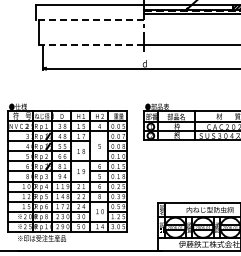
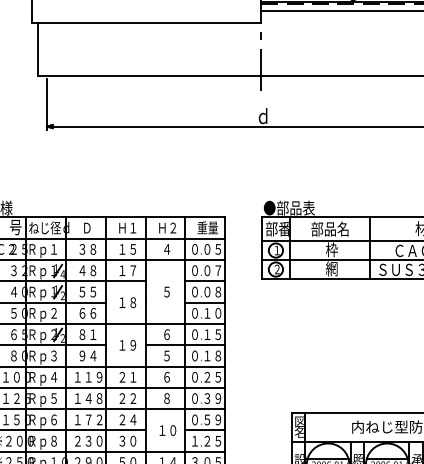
line: (90, 19) -> (147, 22), dashed -> solid
line: (91, 44) -> (149, 75), dashed -> solid

